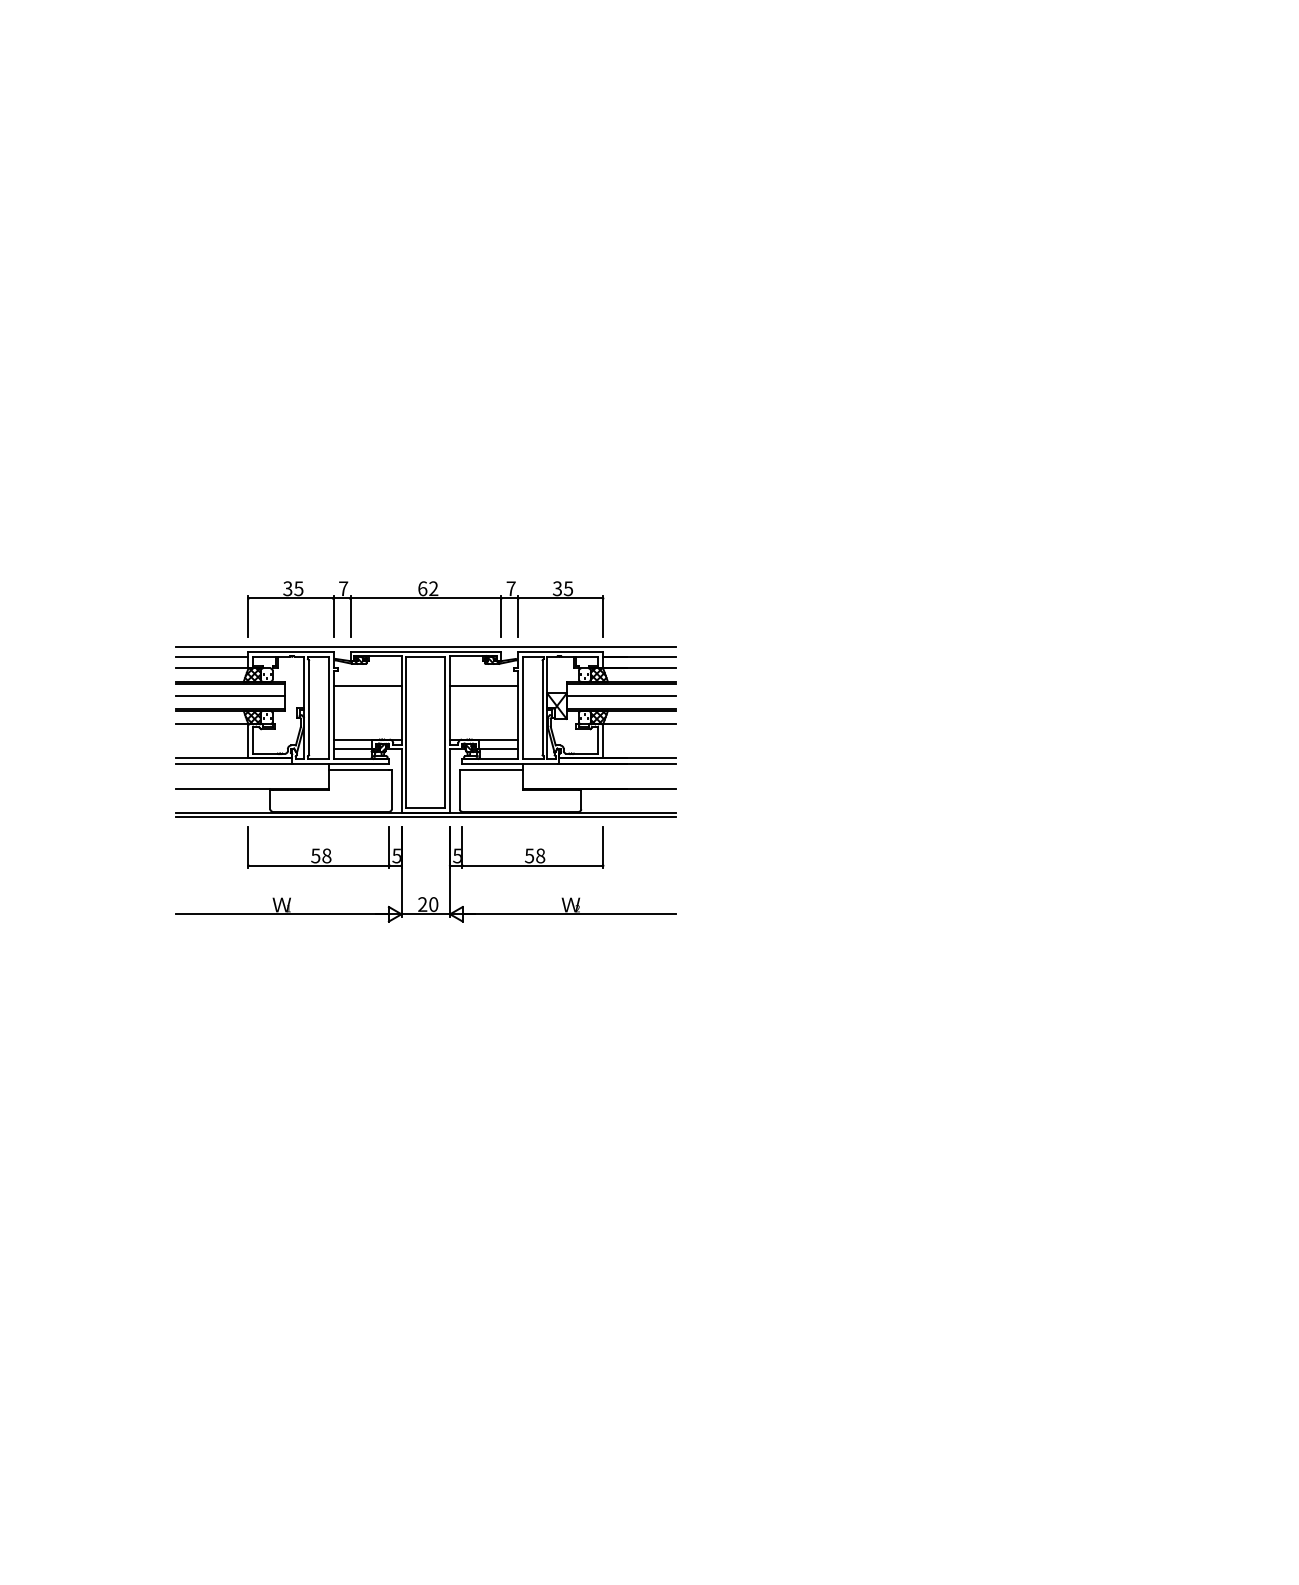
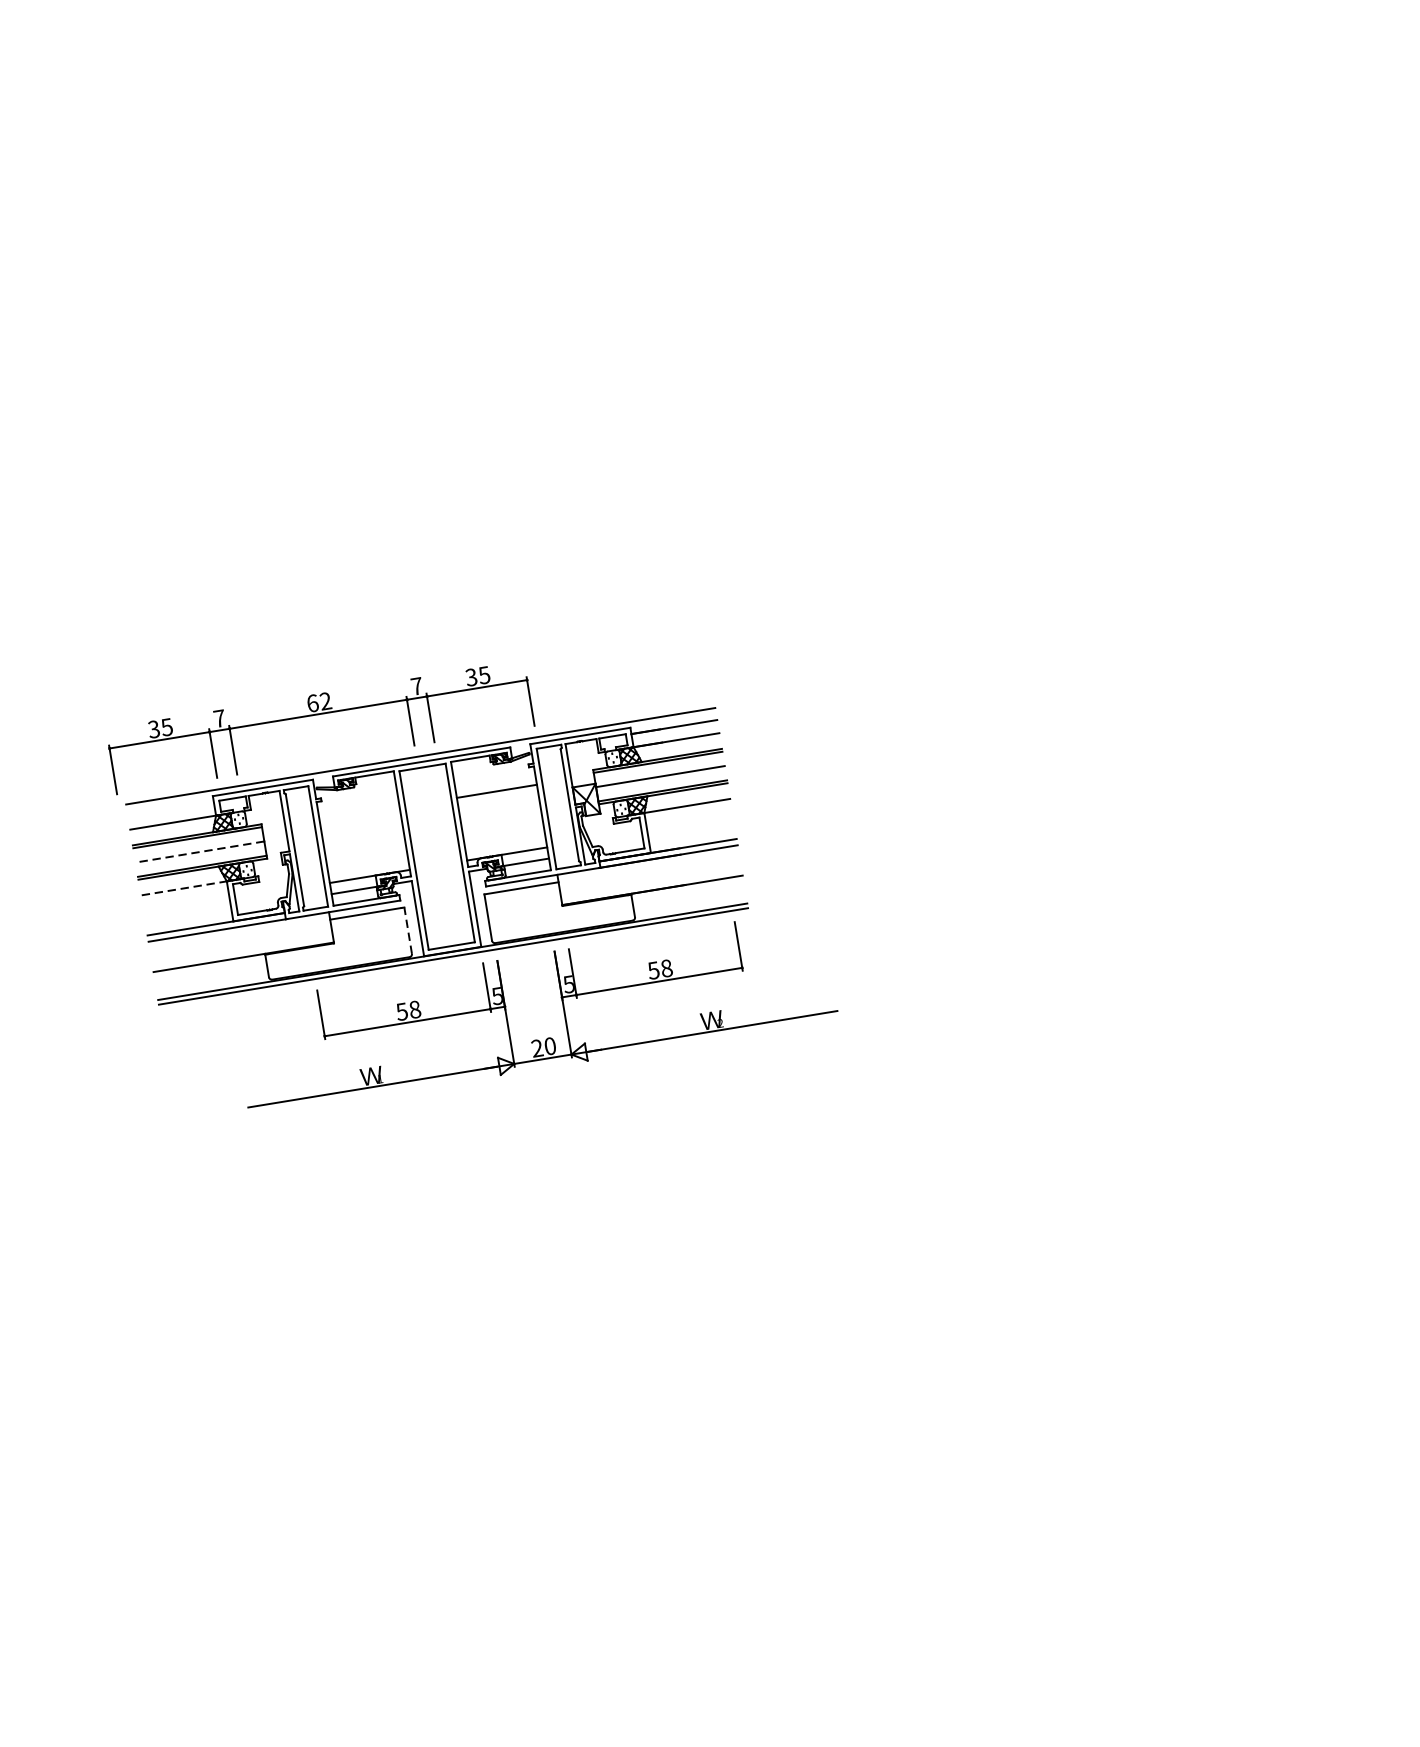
part: (425, 598) -> (317, 714), moved
line: (211, 657) -> (170, 809), removed
line: (367, 686) -> (359, 813), removed
line: (230, 696) -> (200, 852), solid -> dashed
line: (212, 724) -> (184, 888), solid -> dashed
line: (391, 789) -> (407, 930), solid -> dashed
part: (402, 874) -> (507, 1016), moved

